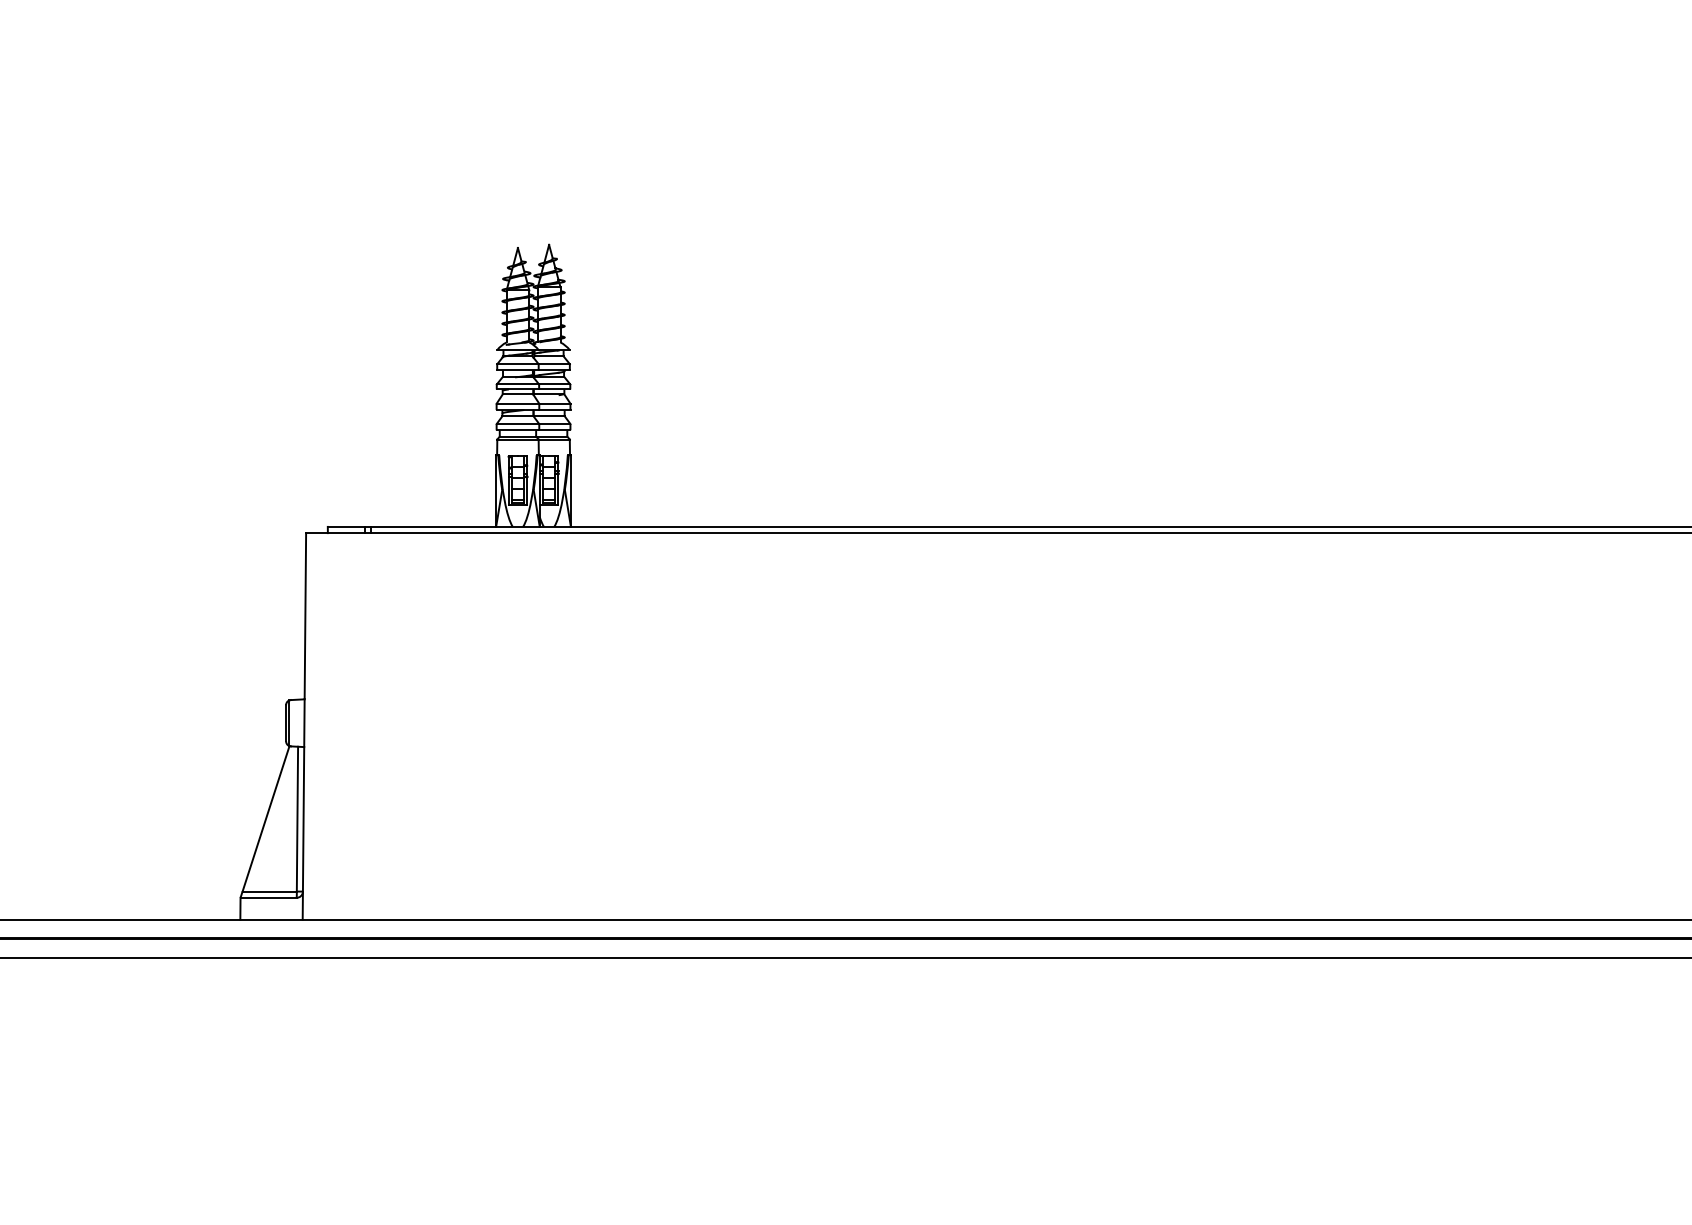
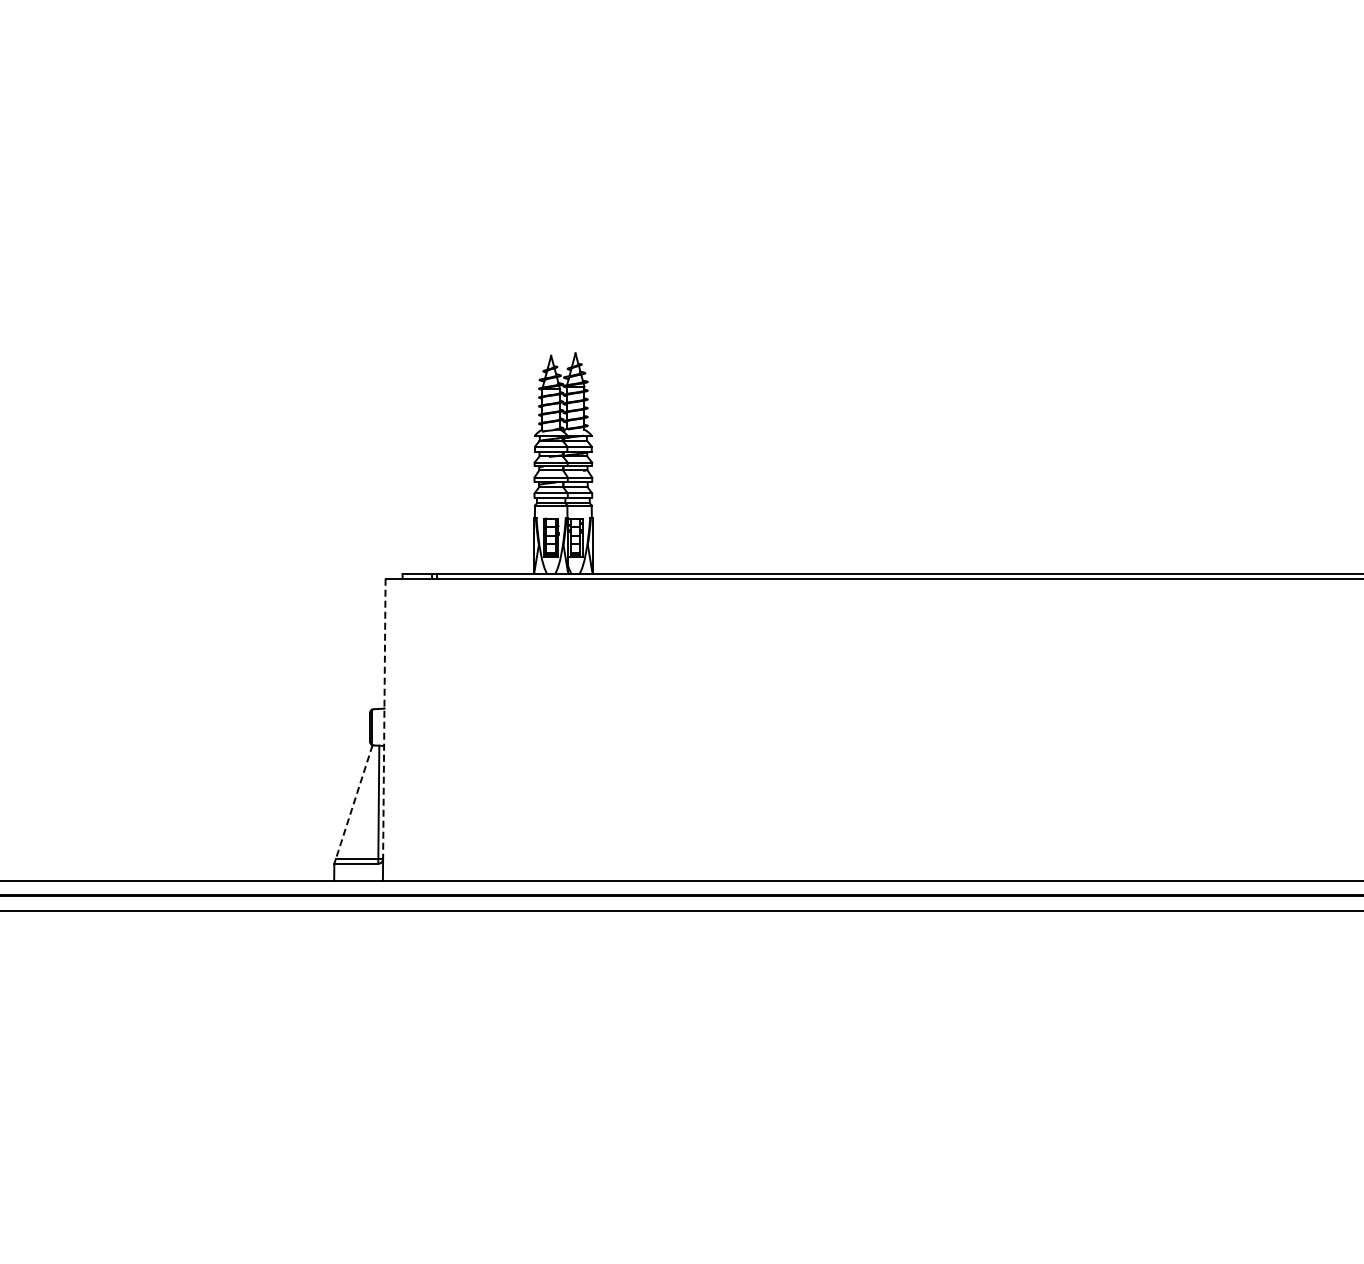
line: (304, 713) -> (384, 719), solid -> dashed
line: (266, 819) -> (354, 802), solid -> dashed

